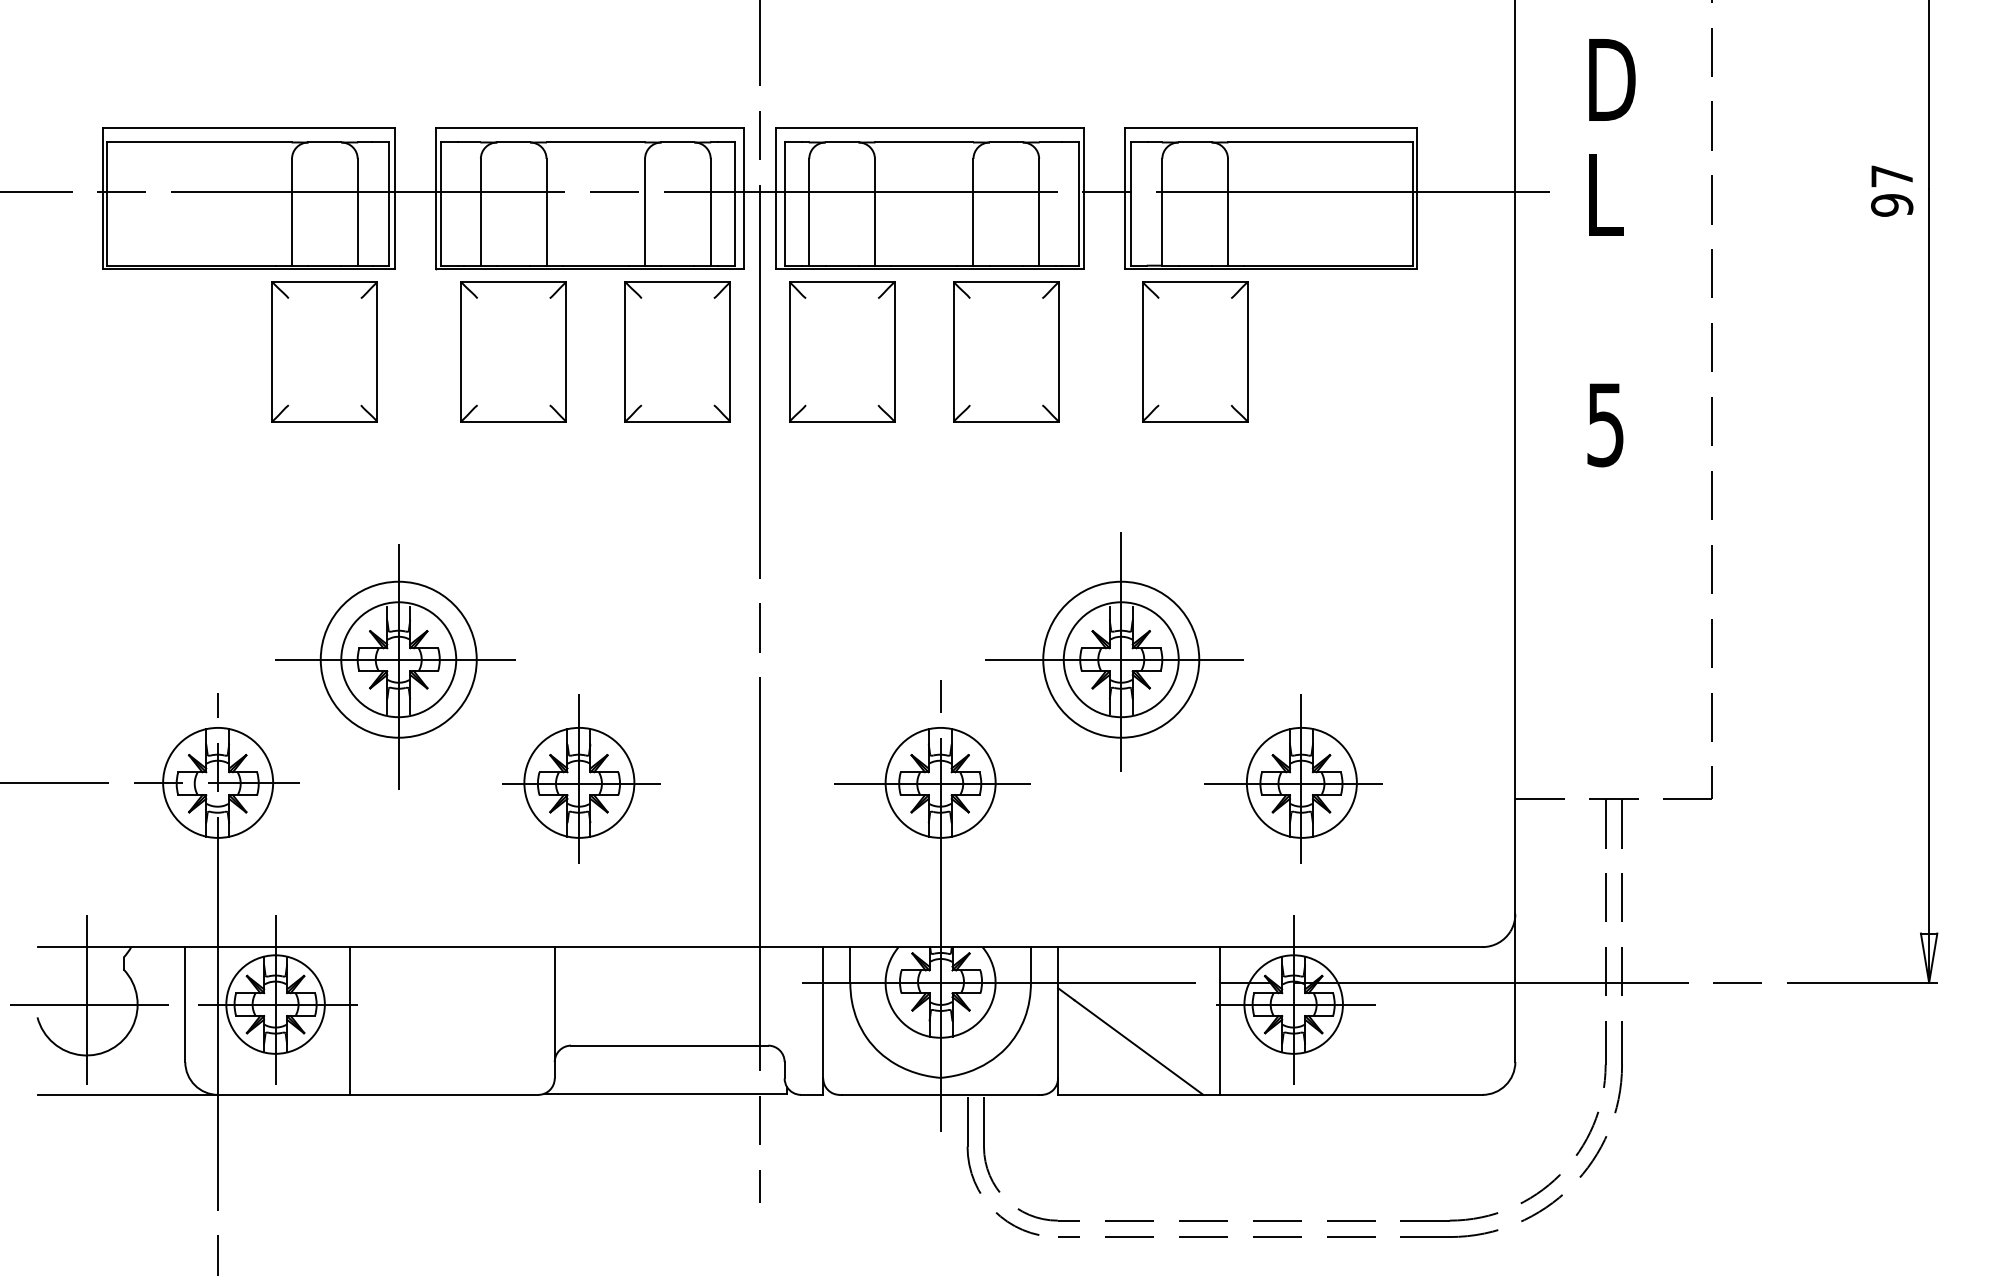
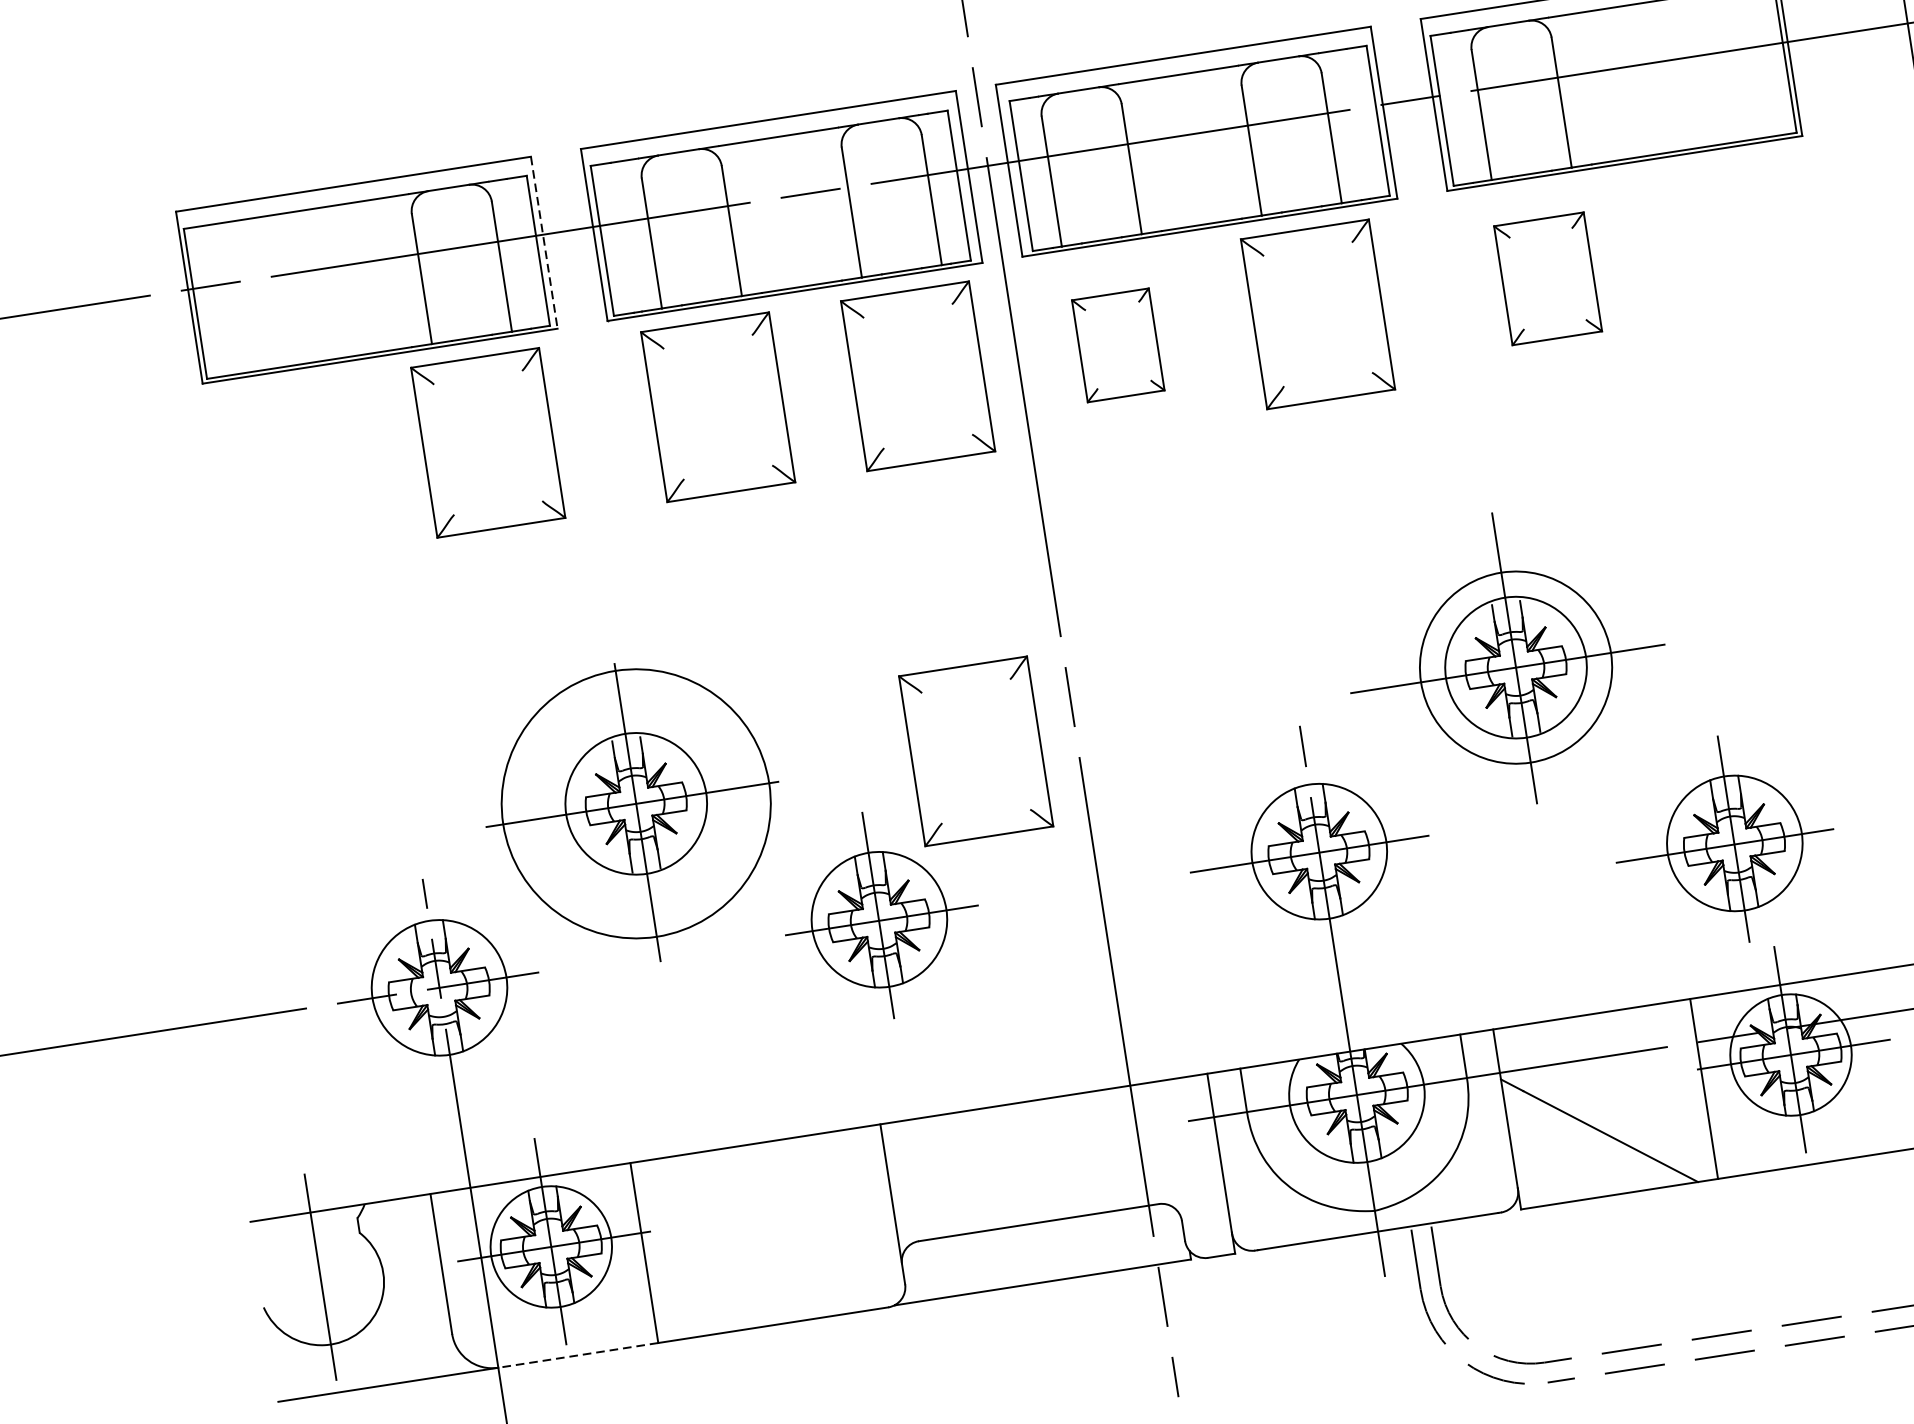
line: (394, 198) -> (544, 242), solid -> dashed
part: (842, 351) -> (1118, 344), size x0.6
part: (1195, 351) -> (1548, 278), size x0.7
circle: (398, 659) -> (635, 803), size x1.4
part: (677, 659) -> (975, 750), added
part: (1293, 778) -> (1723, 839), moved
line: (88, 1004) -> (323, 1282), removed
line: (283, 1094) -> (577, 1354), solid -> dashed

